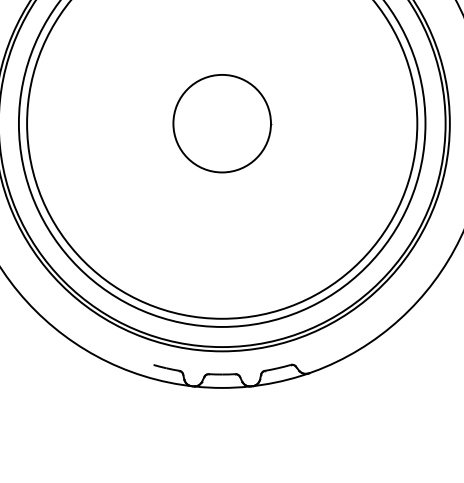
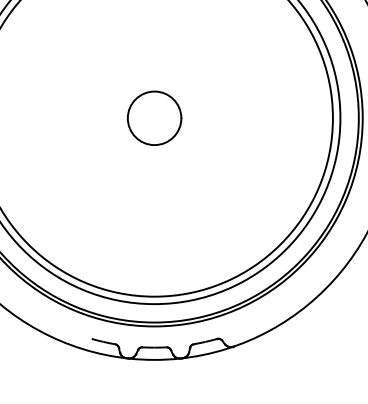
part: (222, 123) -> (154, 118), size x0.6

